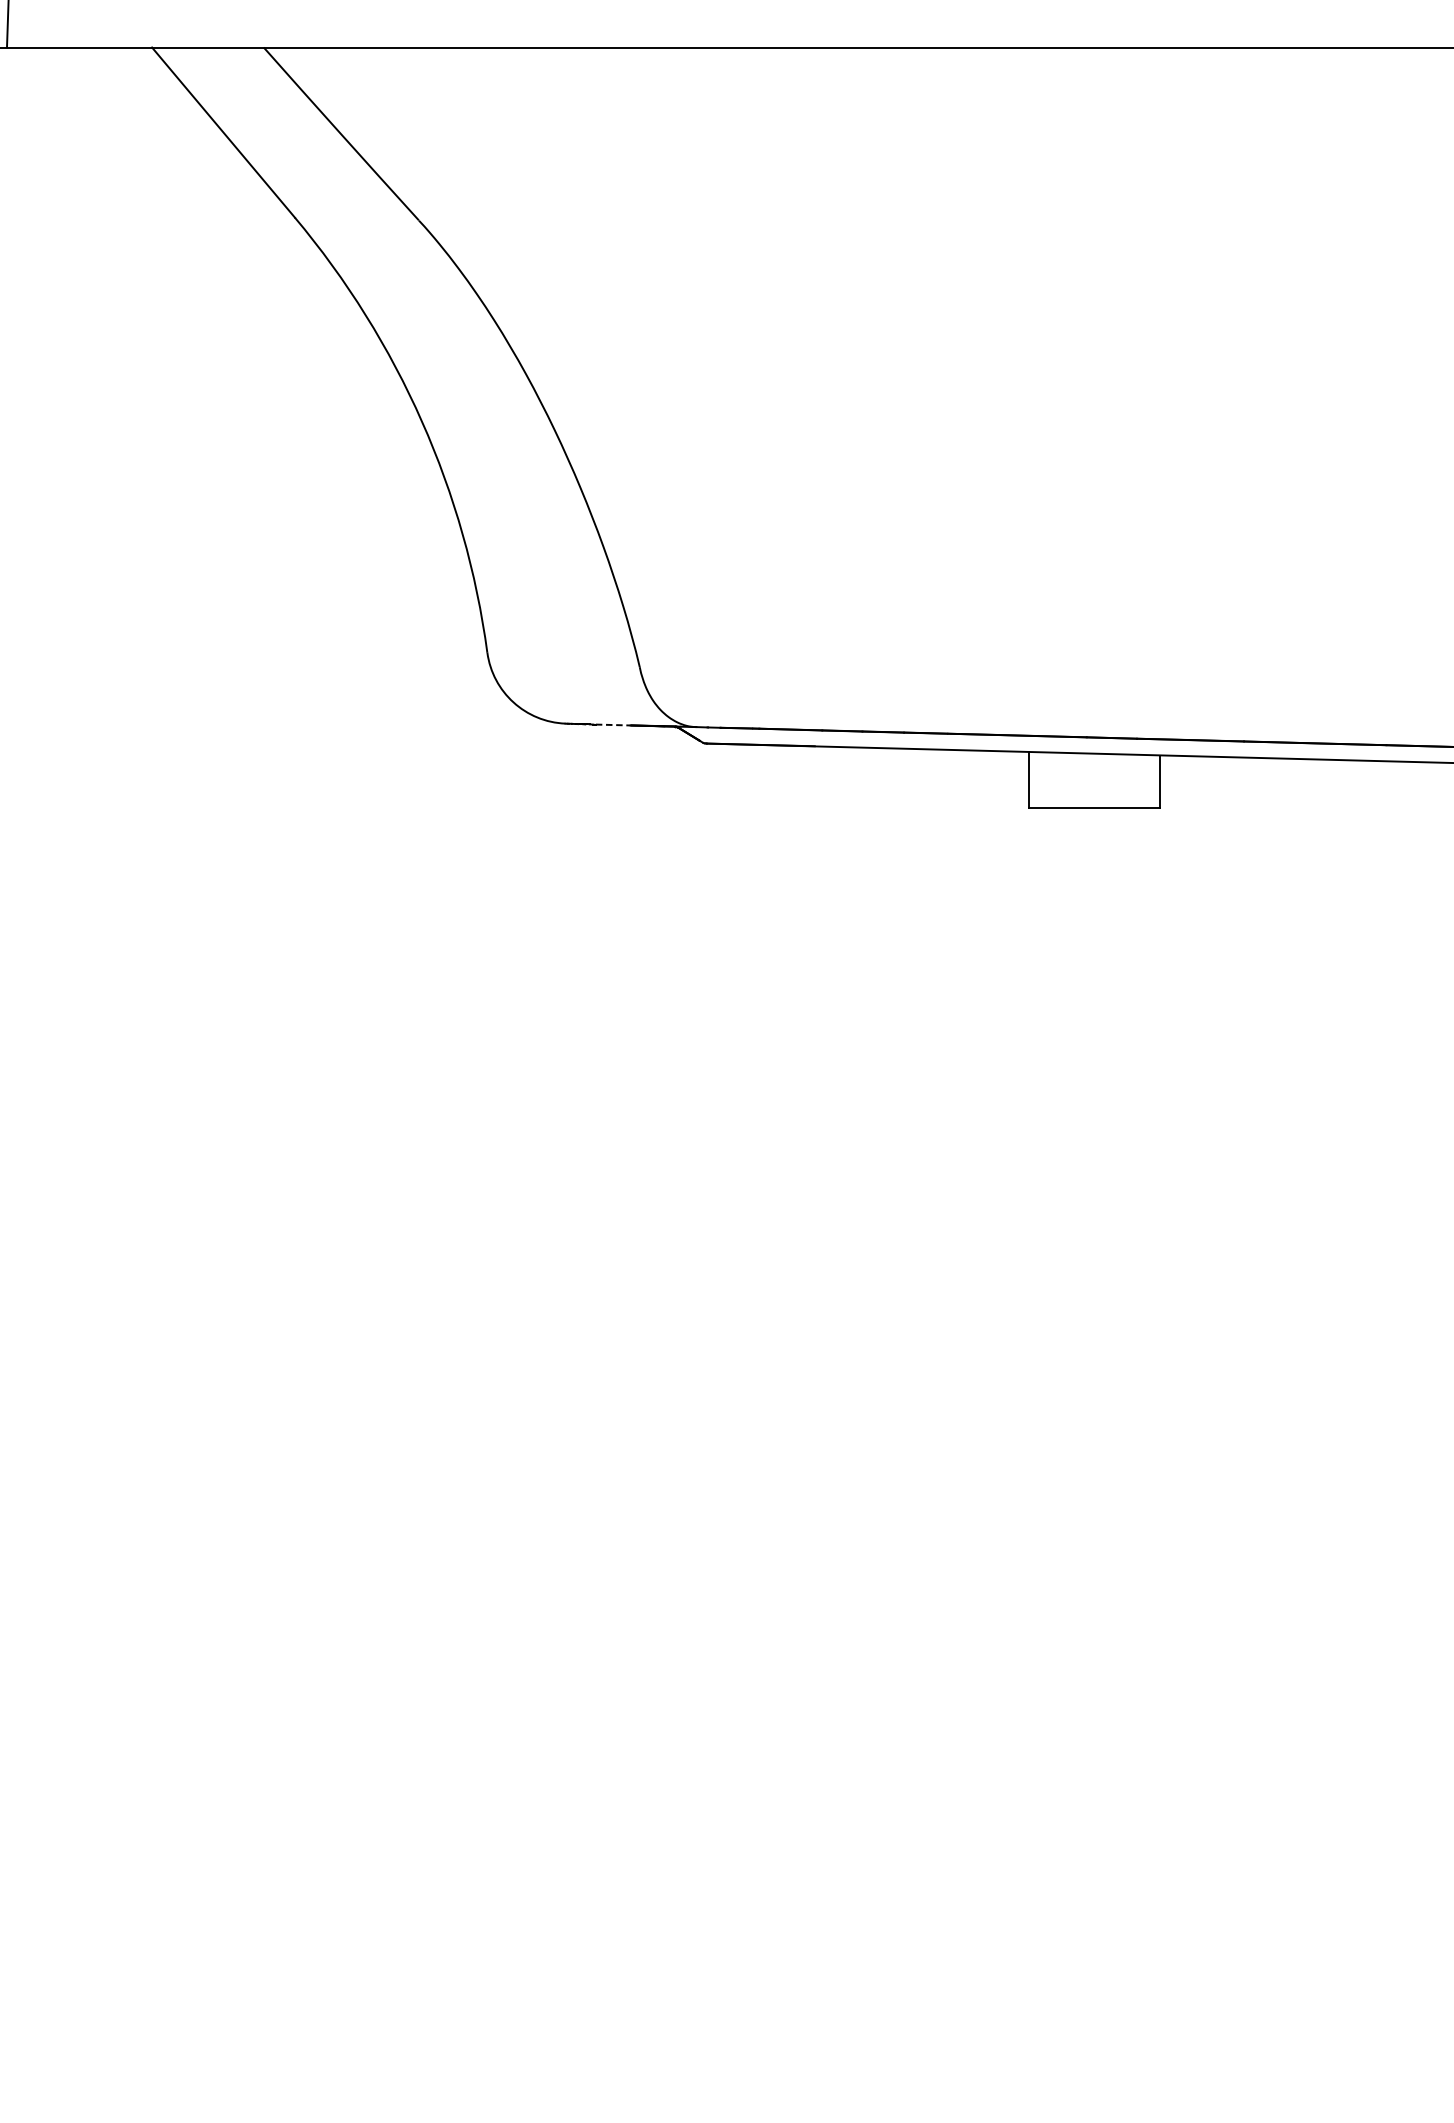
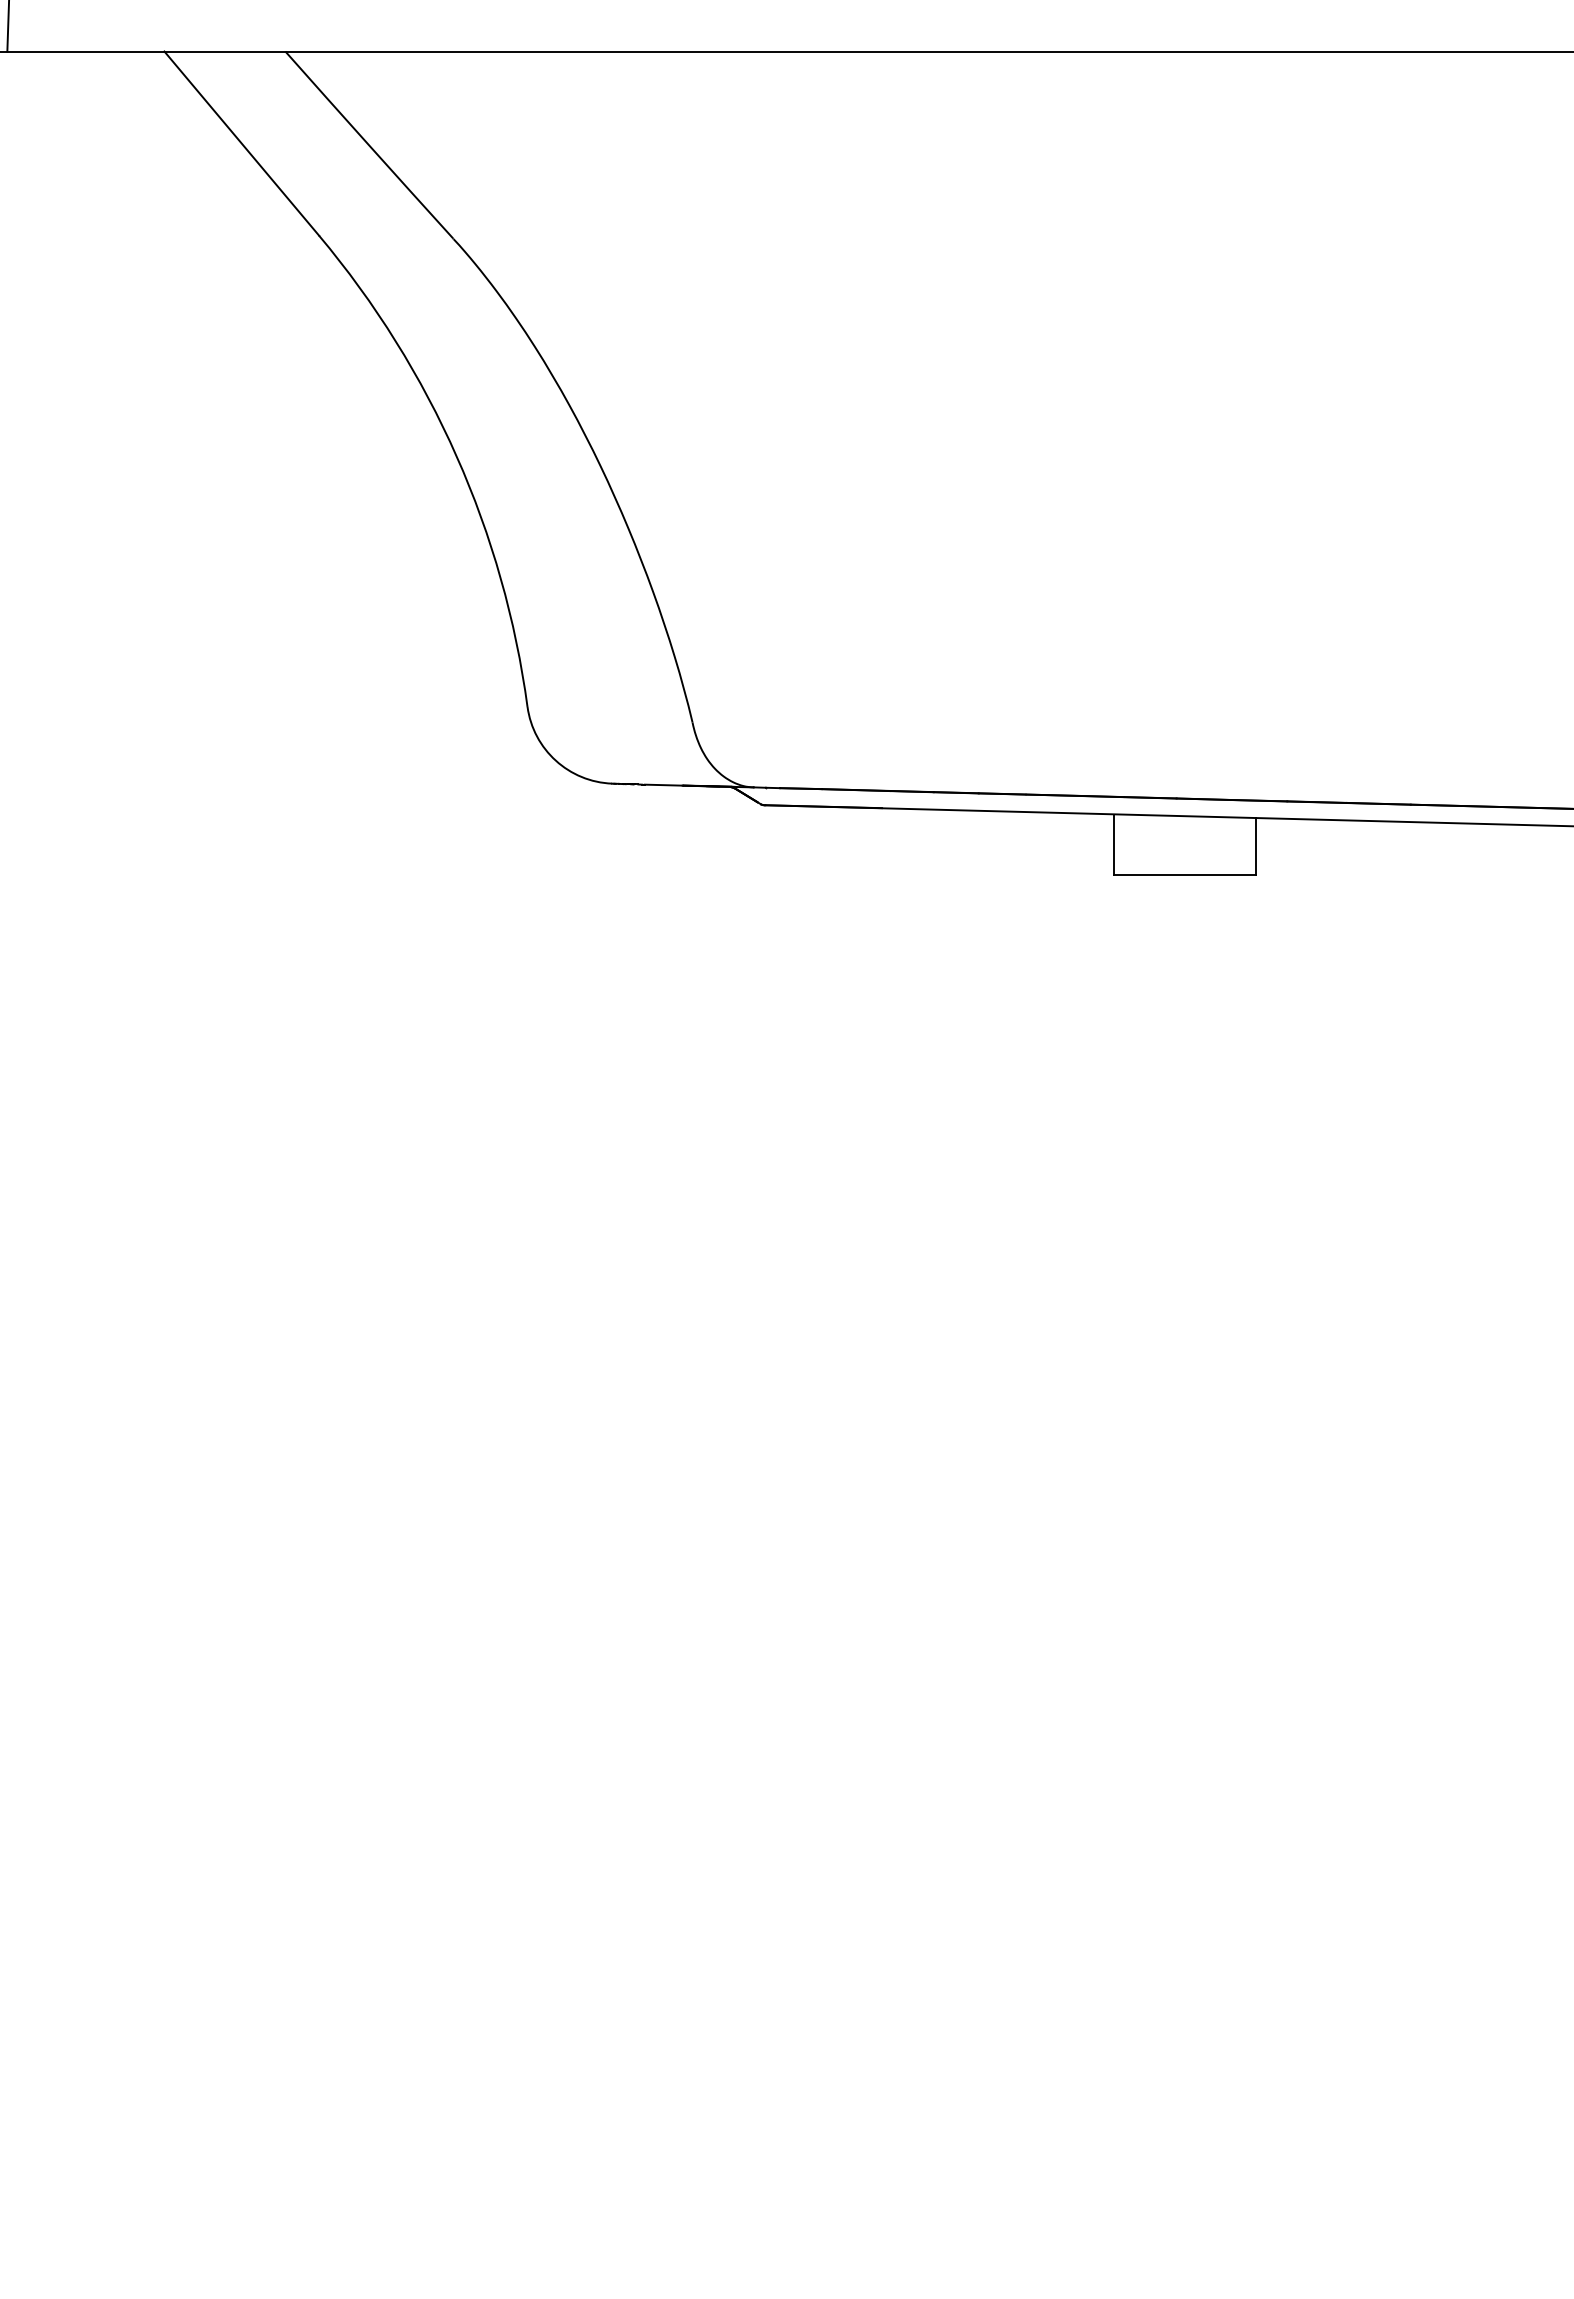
line: (612, 725) -> (663, 785), dashed -> solid

